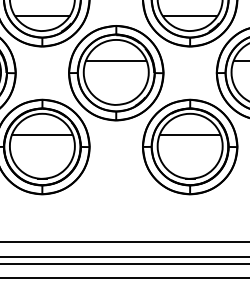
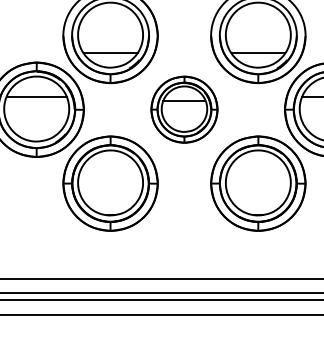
part: (116, 72) -> (184, 109), size x0.7
line: (42, 134) -> (110, 171), removed
line: (190, 134) -> (258, 171), removed

